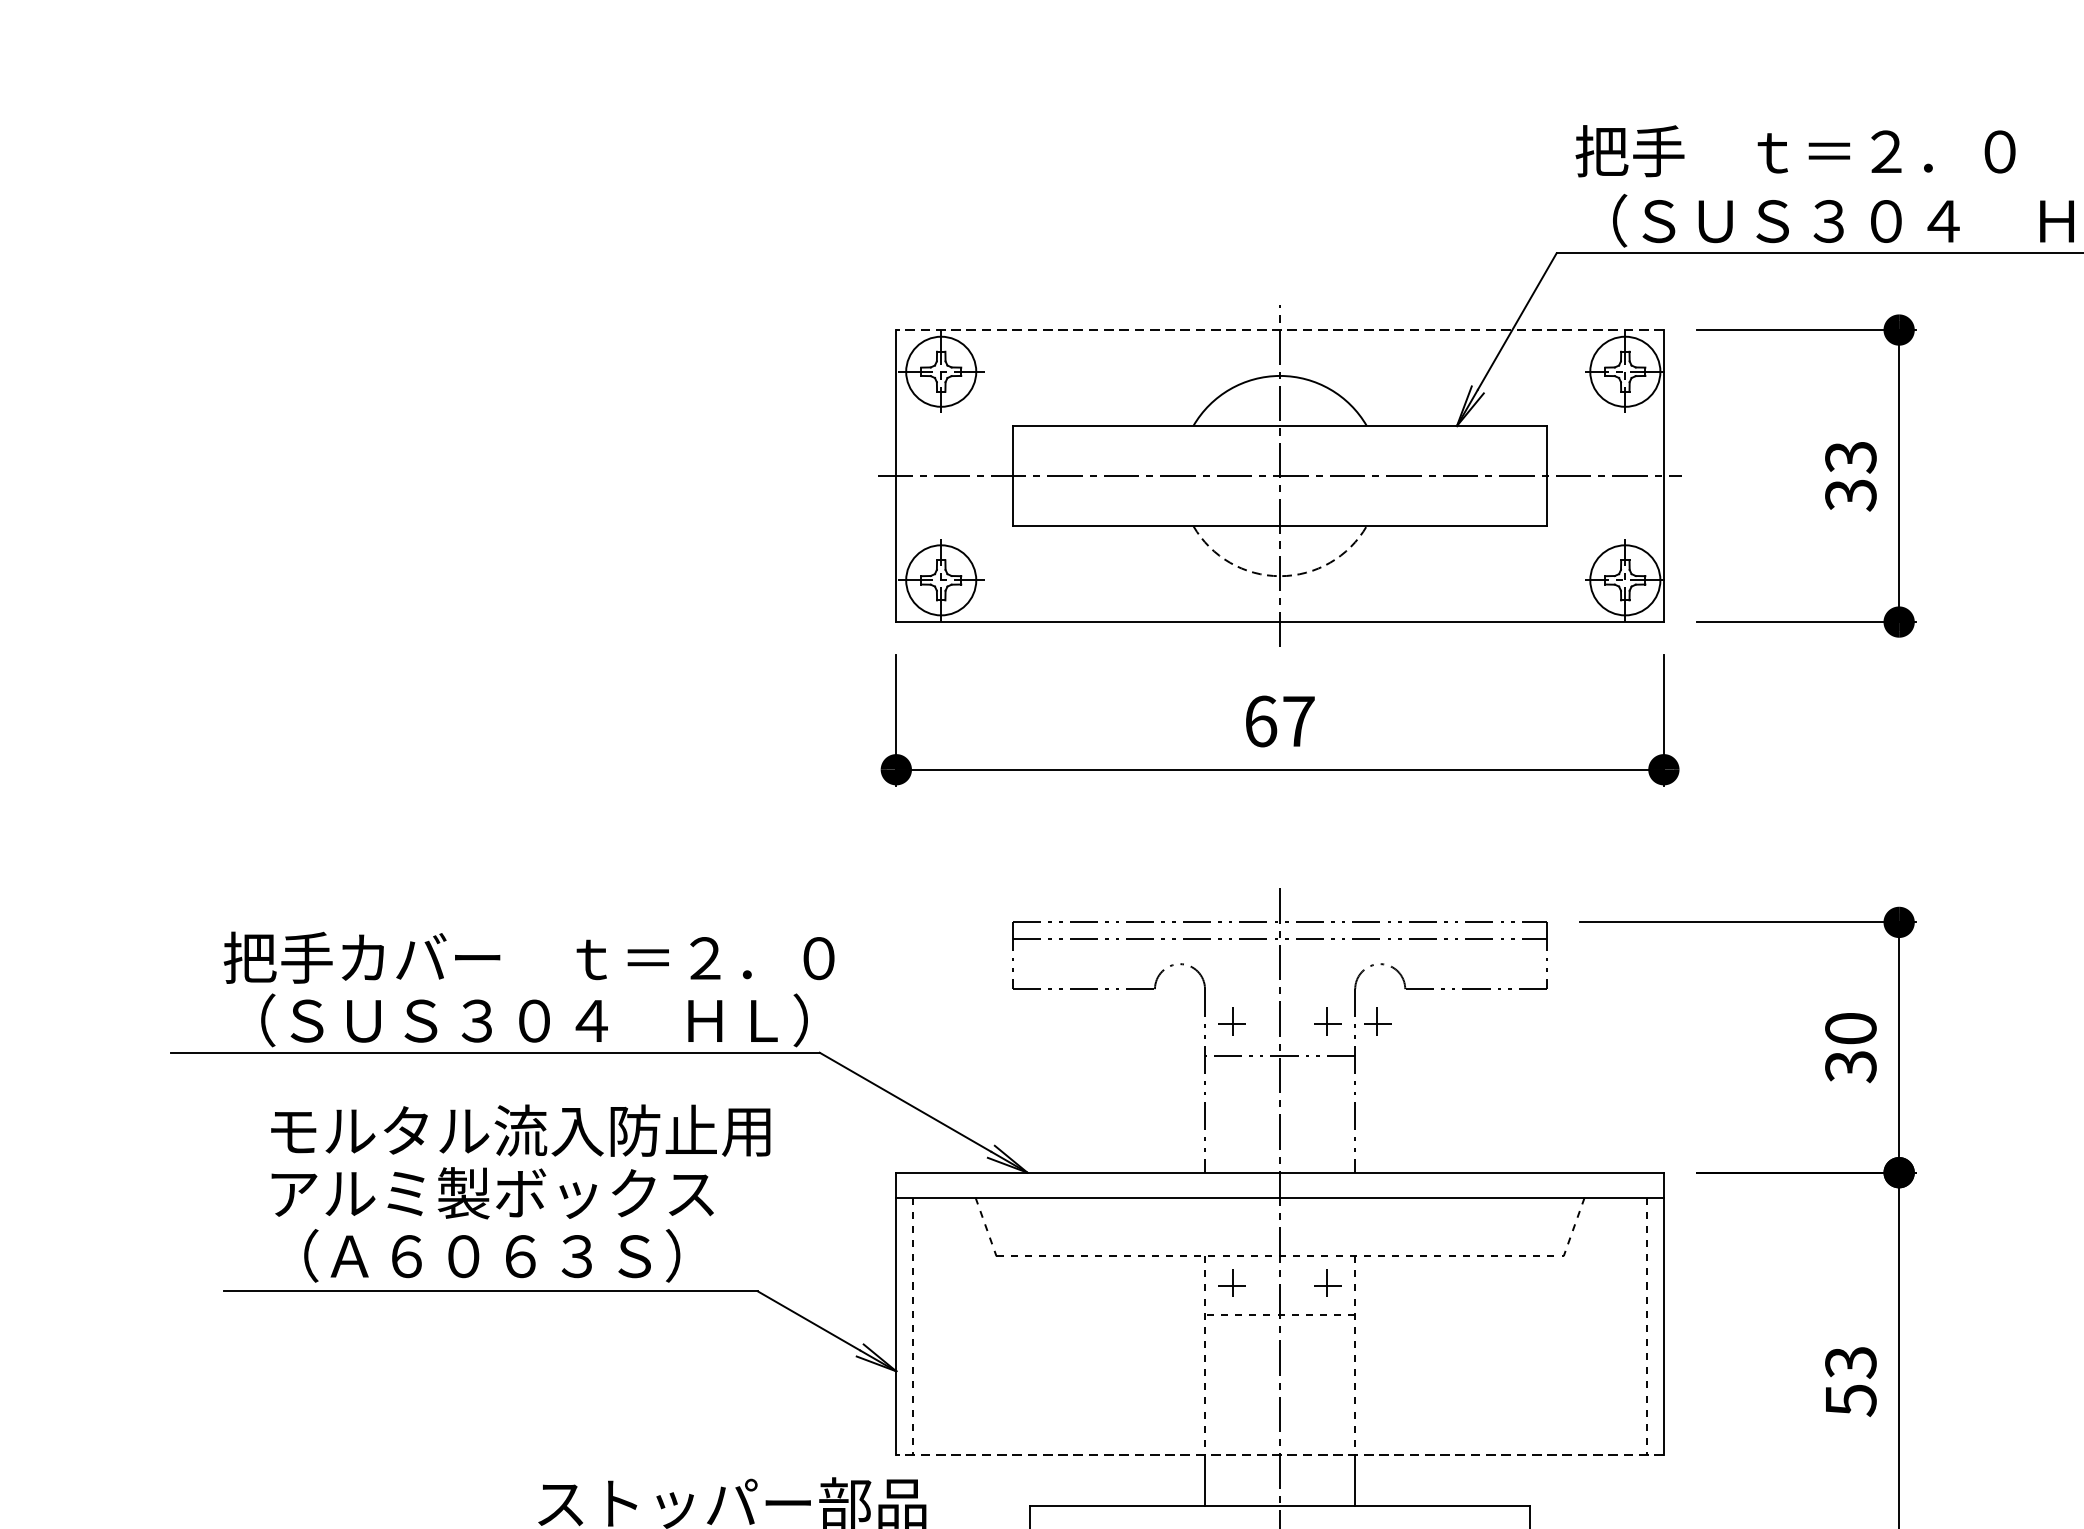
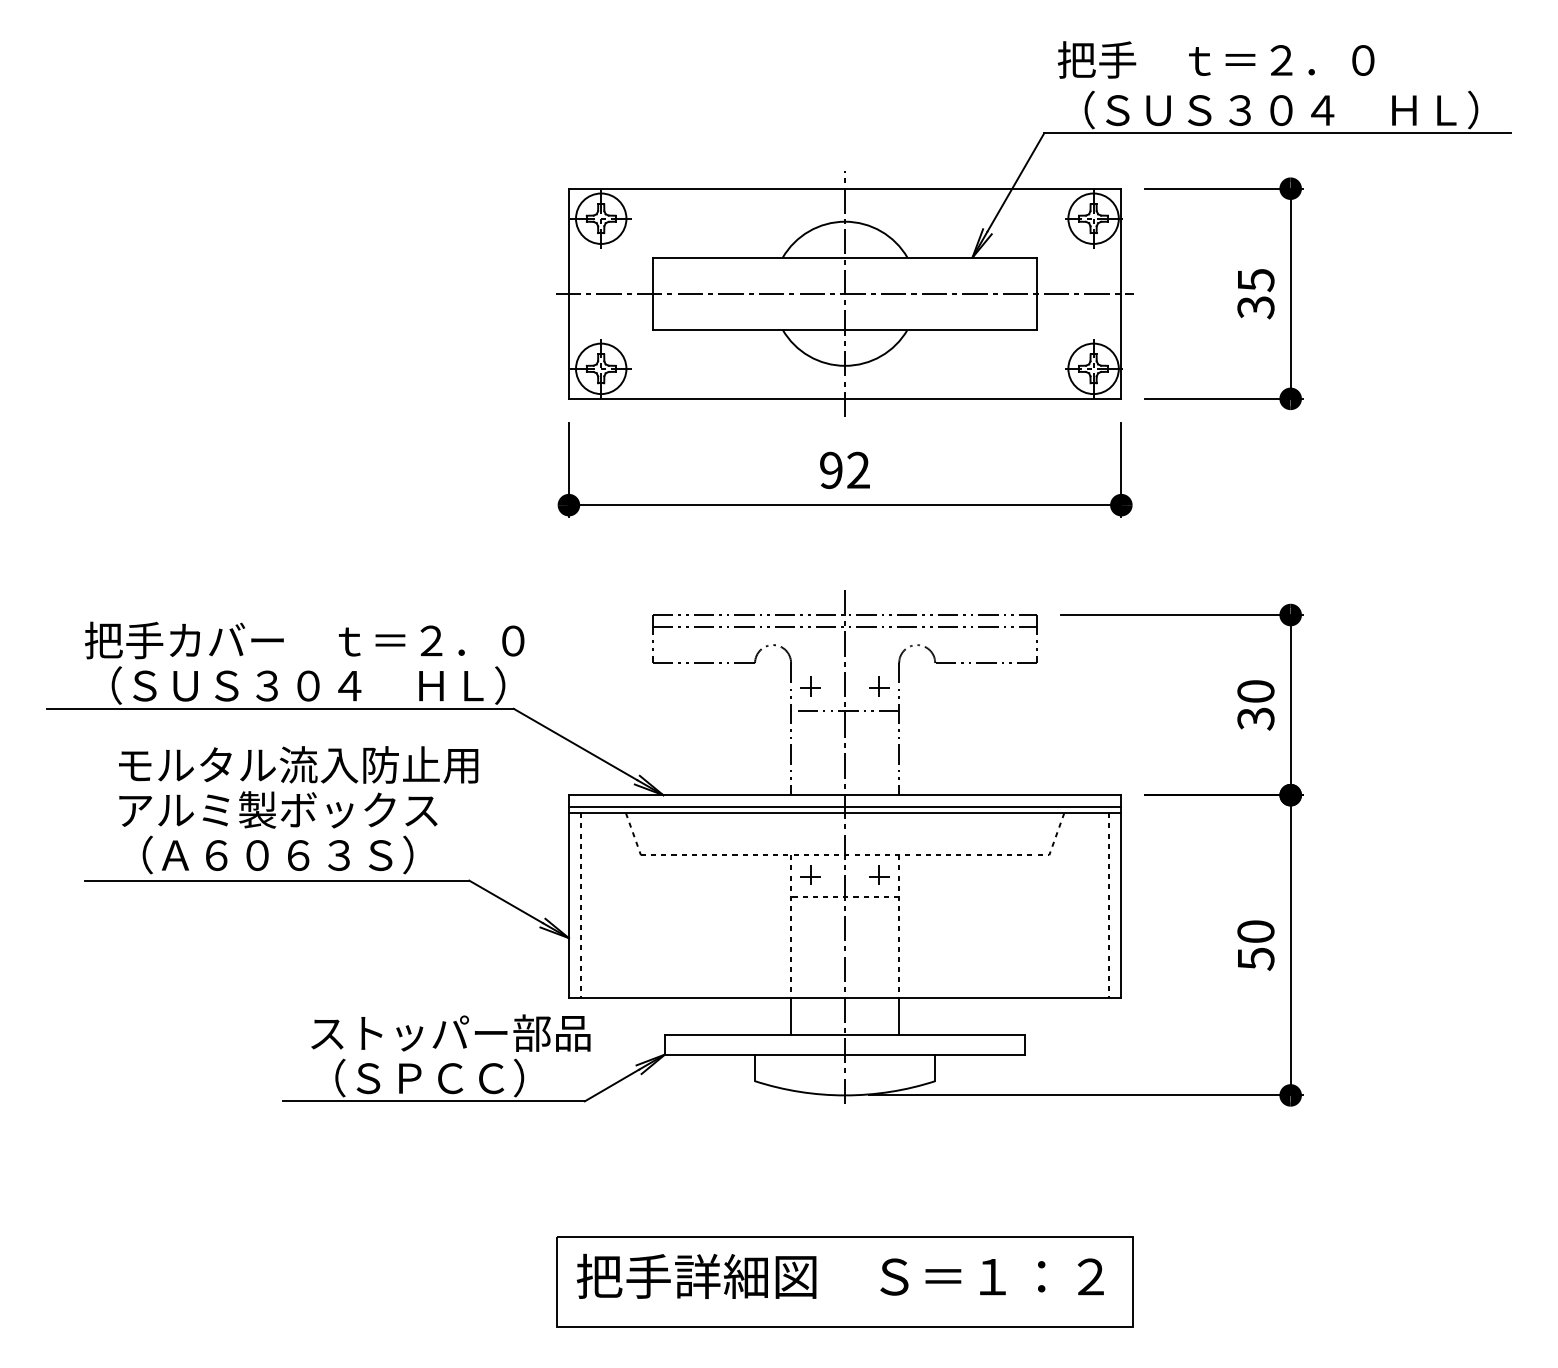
line: (1279, 329) -> (844, 188), dashed -> solid
text: (1850, 457) -> (1255, 280), 33 -> 35
arc: (1280, 575) -> (845, 365), dashed -> solid
text: (1280, 721) -> (845, 470), 67 -> 92
part: (1377, 1021) -> (915, 686), removed
line: (1279, 1189) -> (844, 807), added
text: (1850, 1362) -> (1255, 931), 53 -> 50
line: (1279, 1455) -> (844, 998), dashed -> solid

